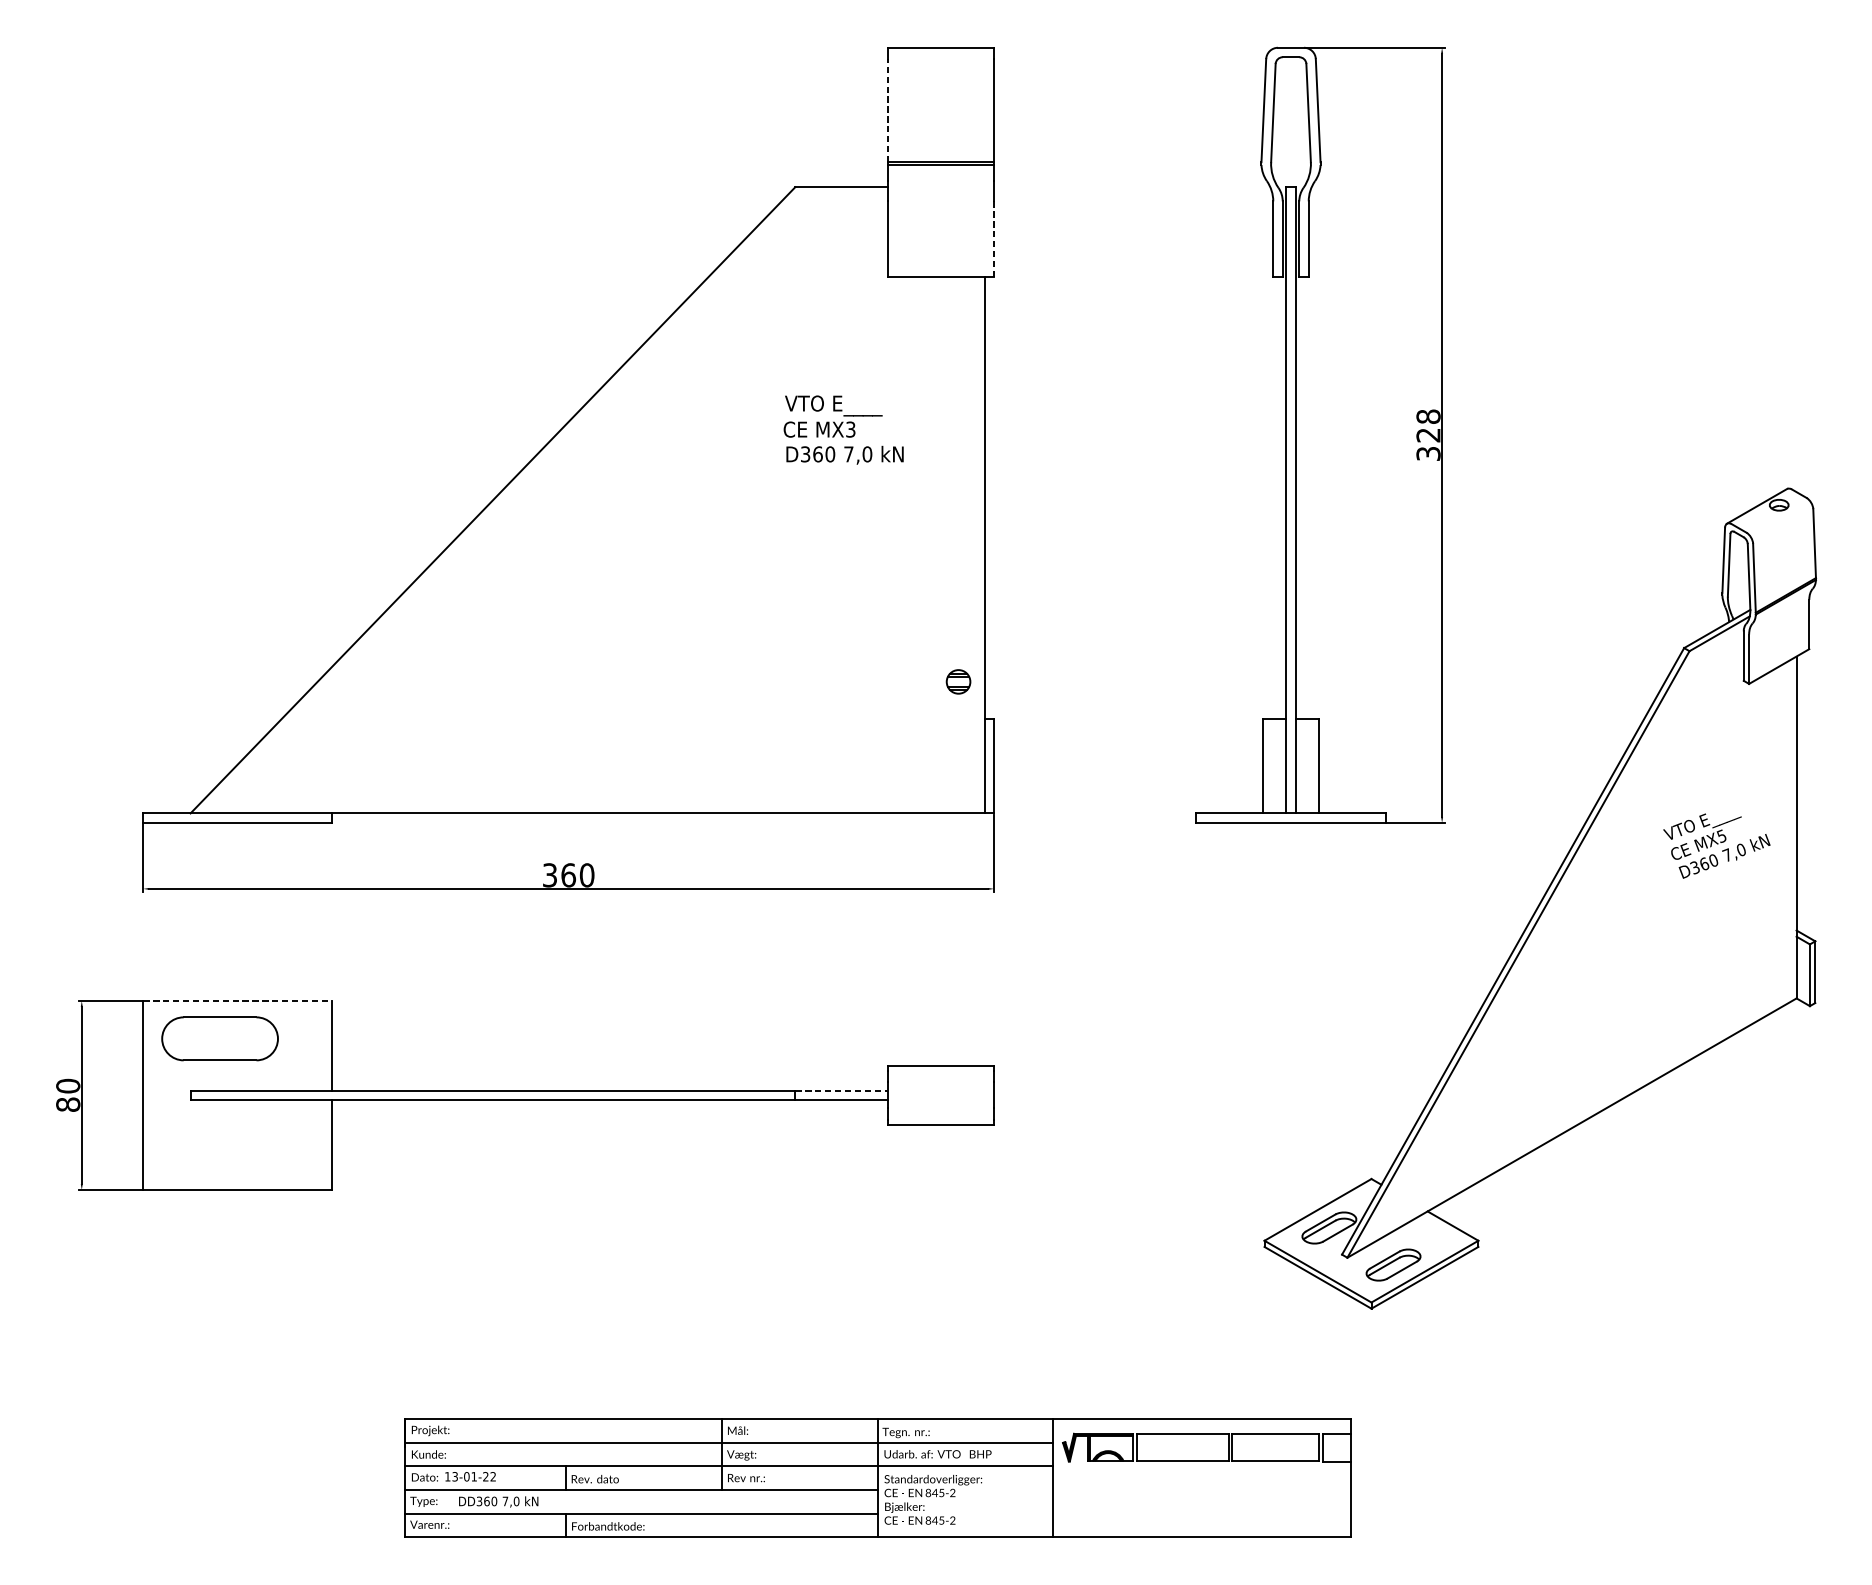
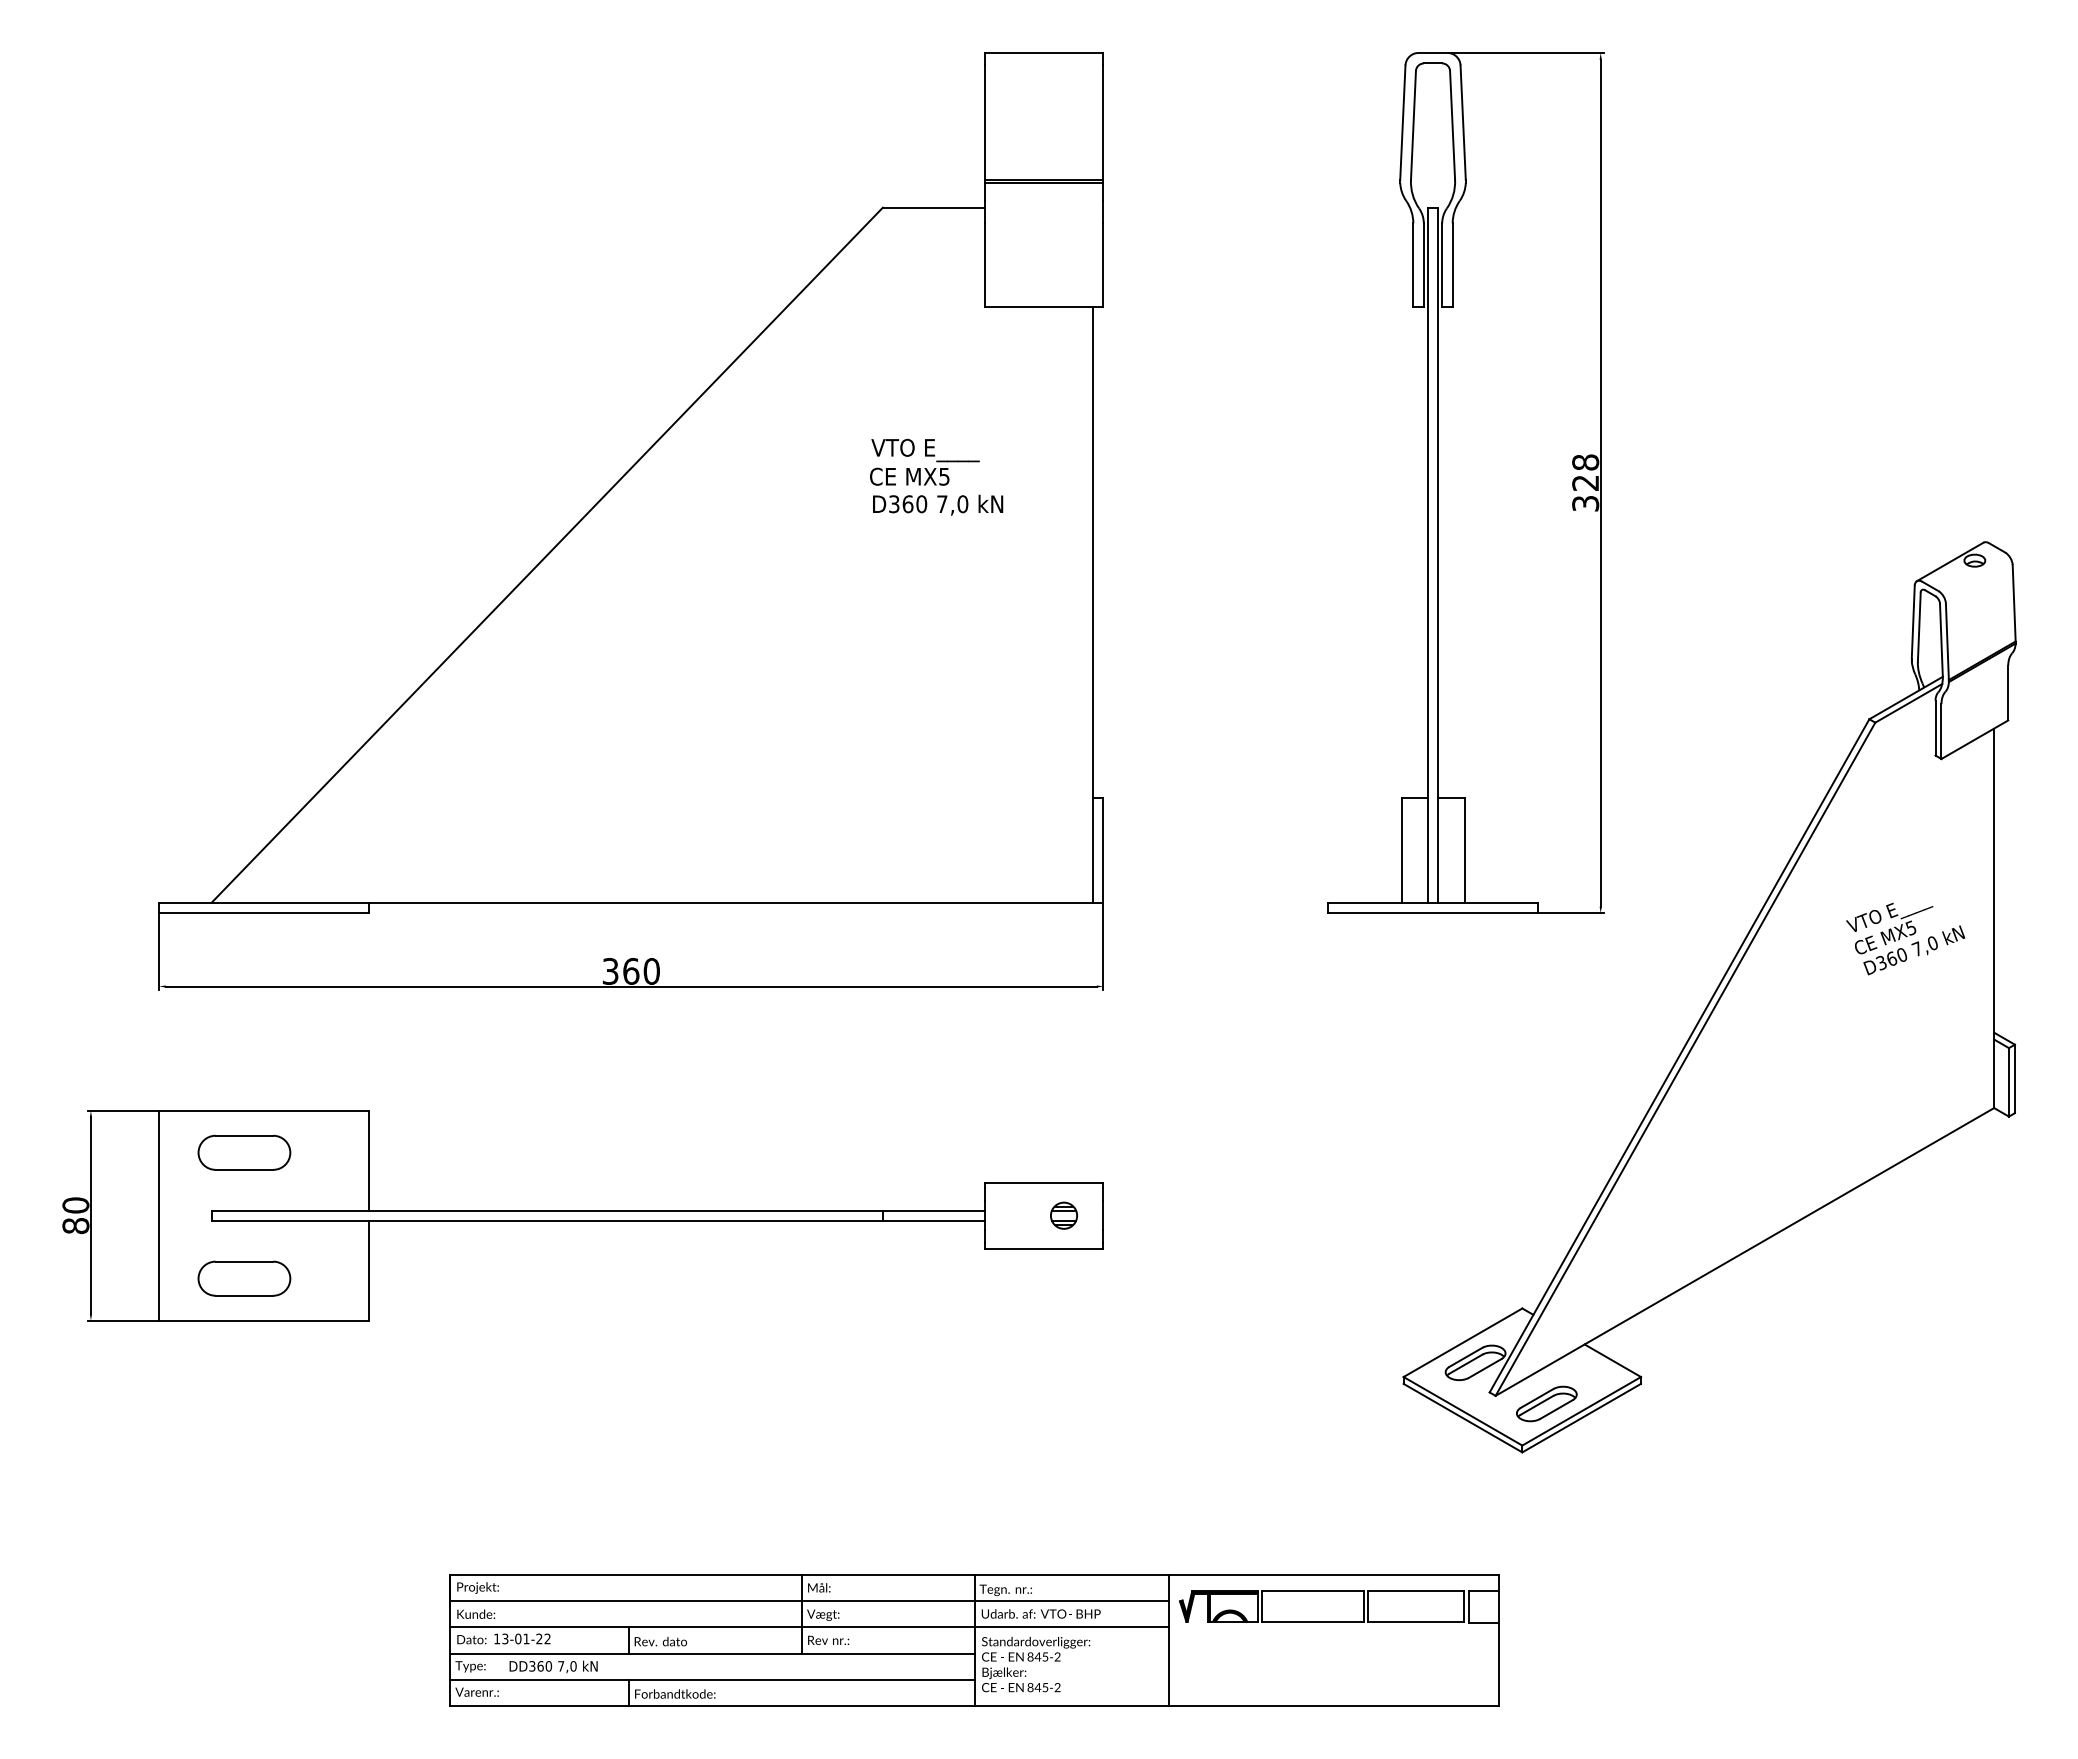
line: (887, 110) -> (985, 122), dashed -> solid
line: (994, 239) -> (1103, 265), dashed -> solid
text: (850, 429) -> (944, 476), MX3 -> MX5
part: (958, 681) -> (1063, 1215), moved
line: (238, 1000) -> (264, 1110), dashed -> solid
part: (220, 1038) -> (244, 1152), size x0.71
line: (841, 1090) -> (934, 1210), dashed -> solid
part: (220, 1151) -> (244, 1278), added

